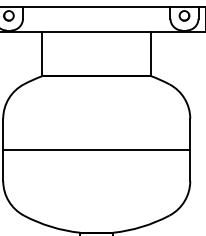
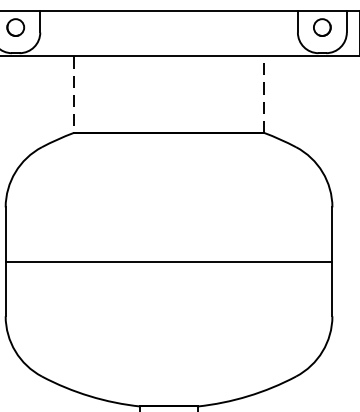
line: (42, 54) -> (74, 95), solid -> dashed
line: (151, 54) -> (264, 95), solid -> dashed

